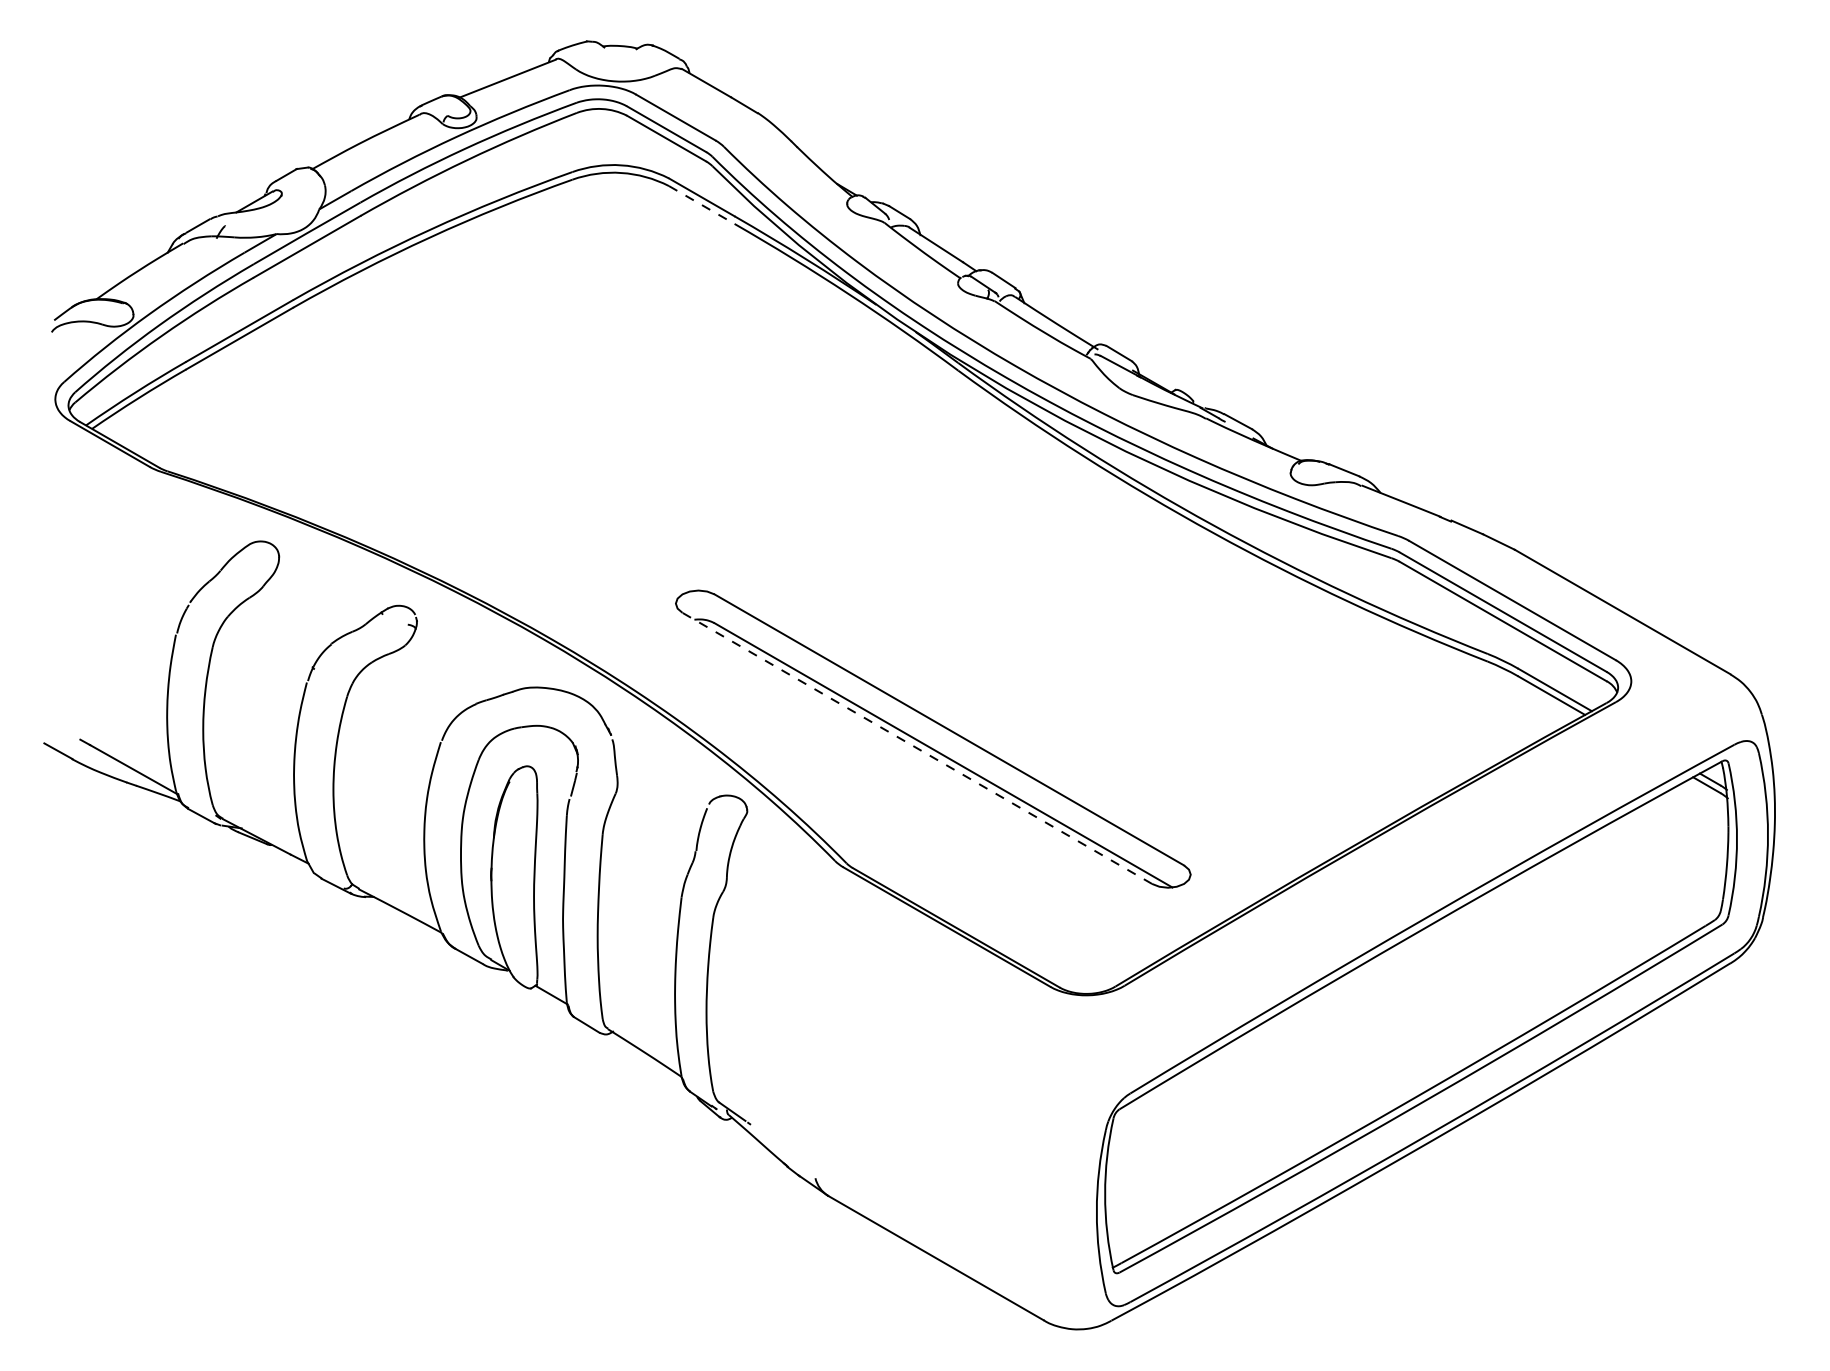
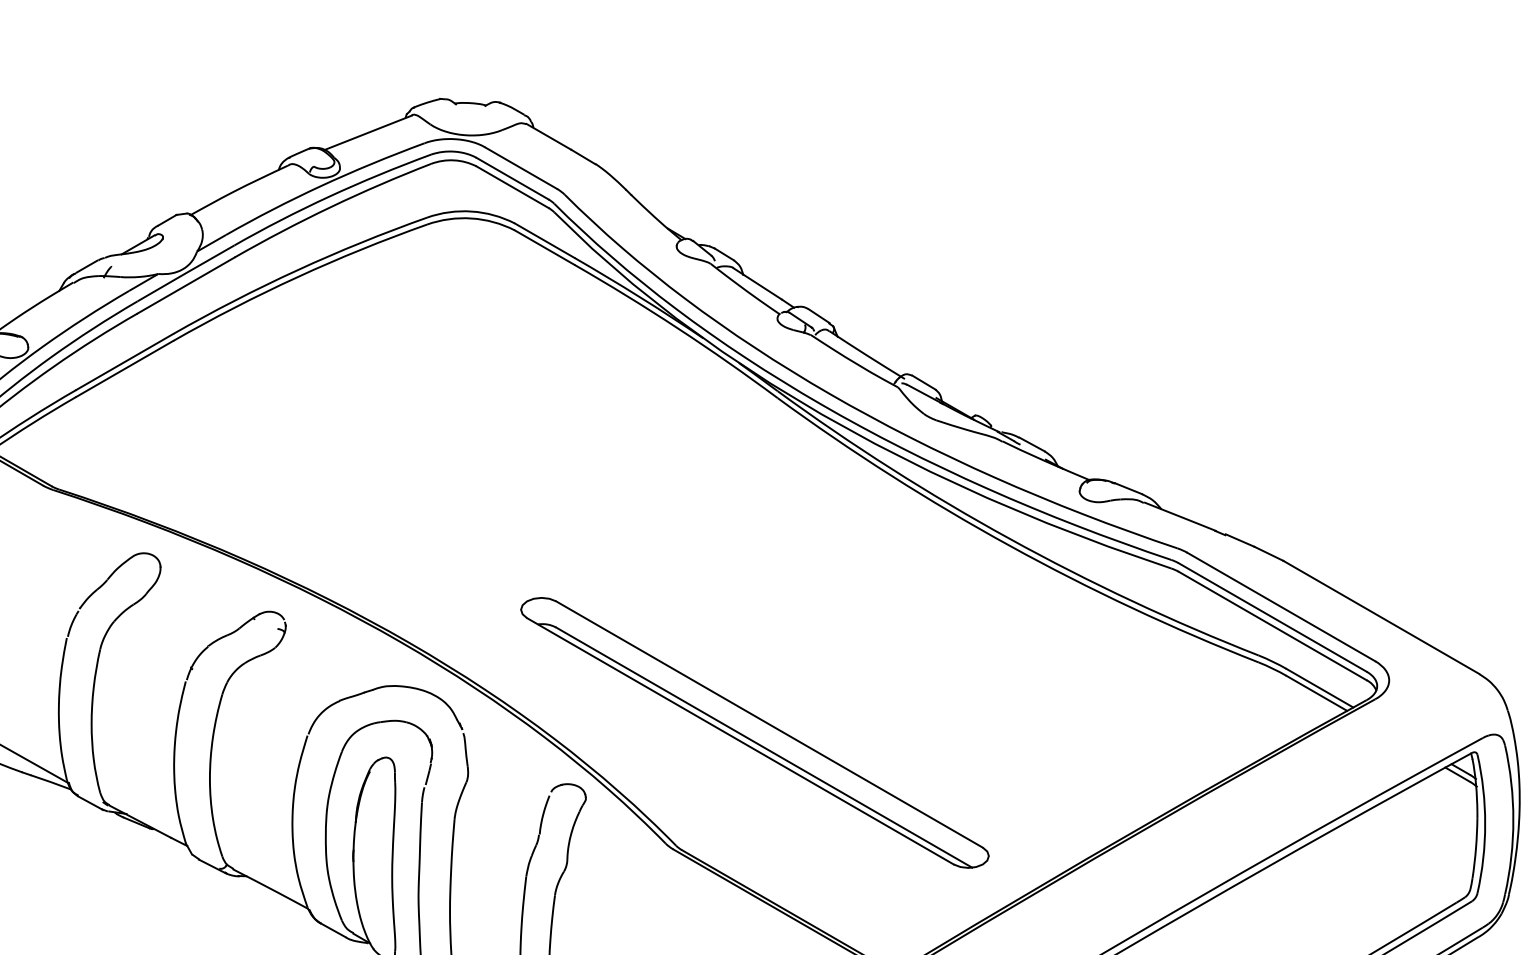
line: (701, 205) -> (544, 248), dashed -> solid
line: (916, 748) -> (739, 741), dashed -> solid

